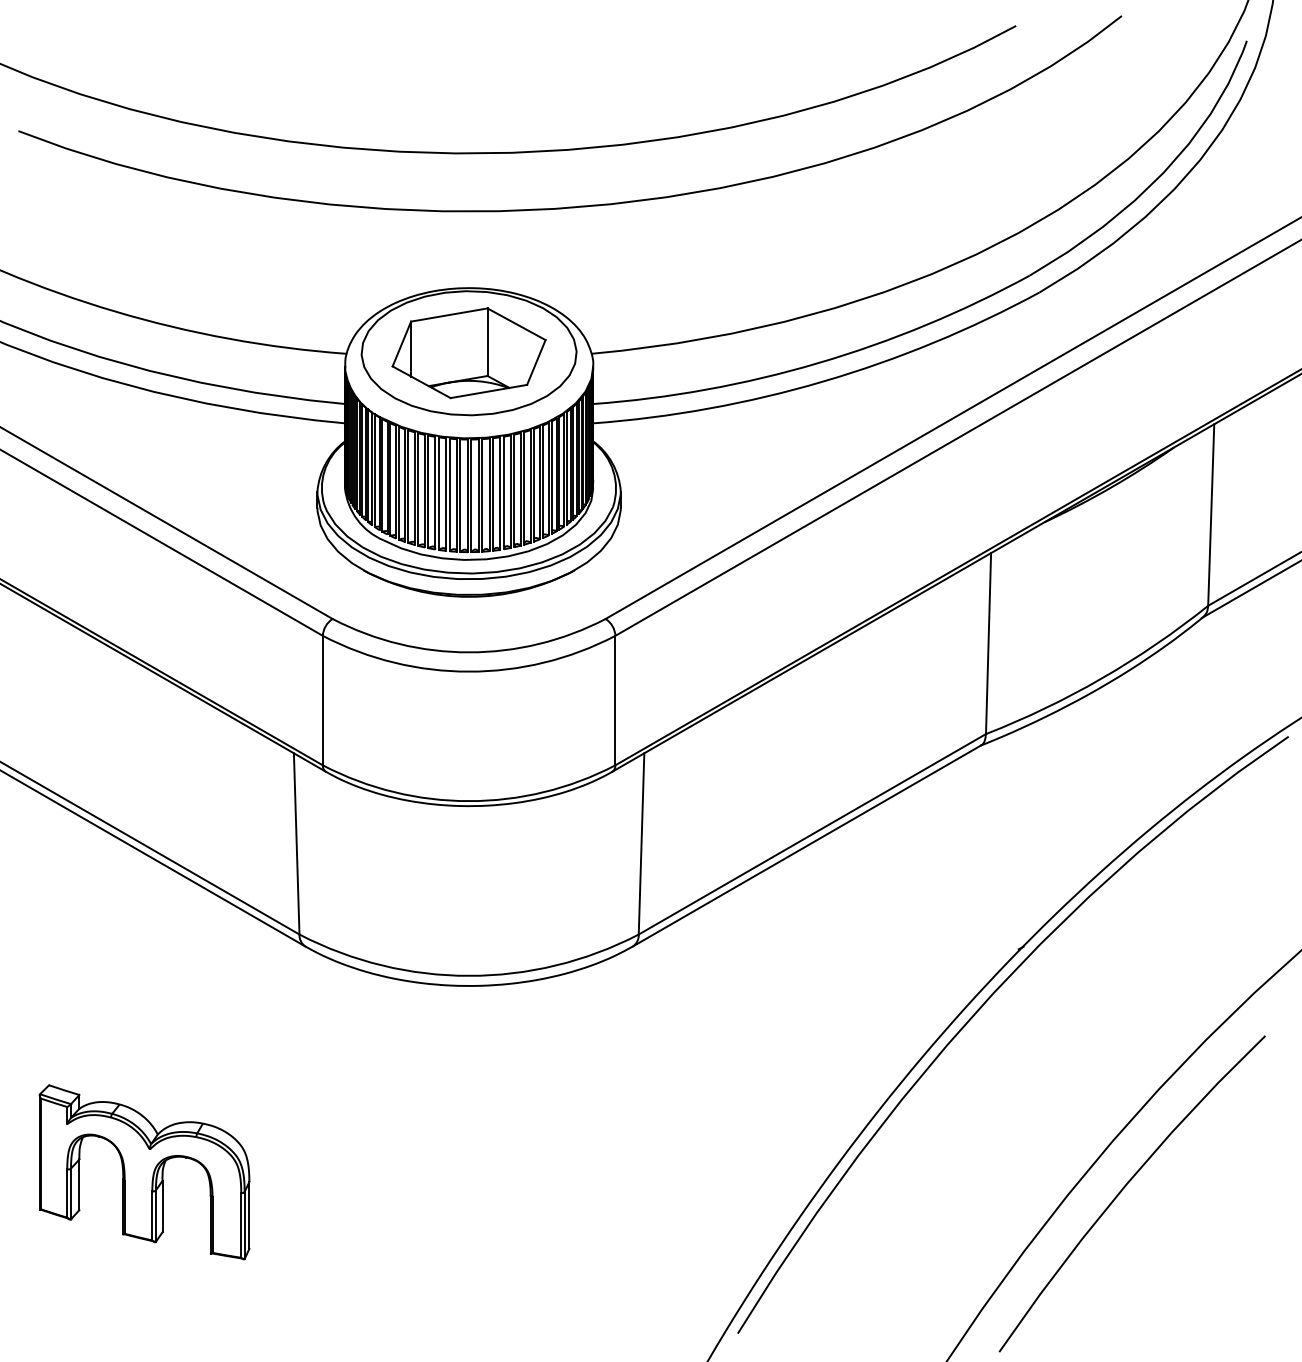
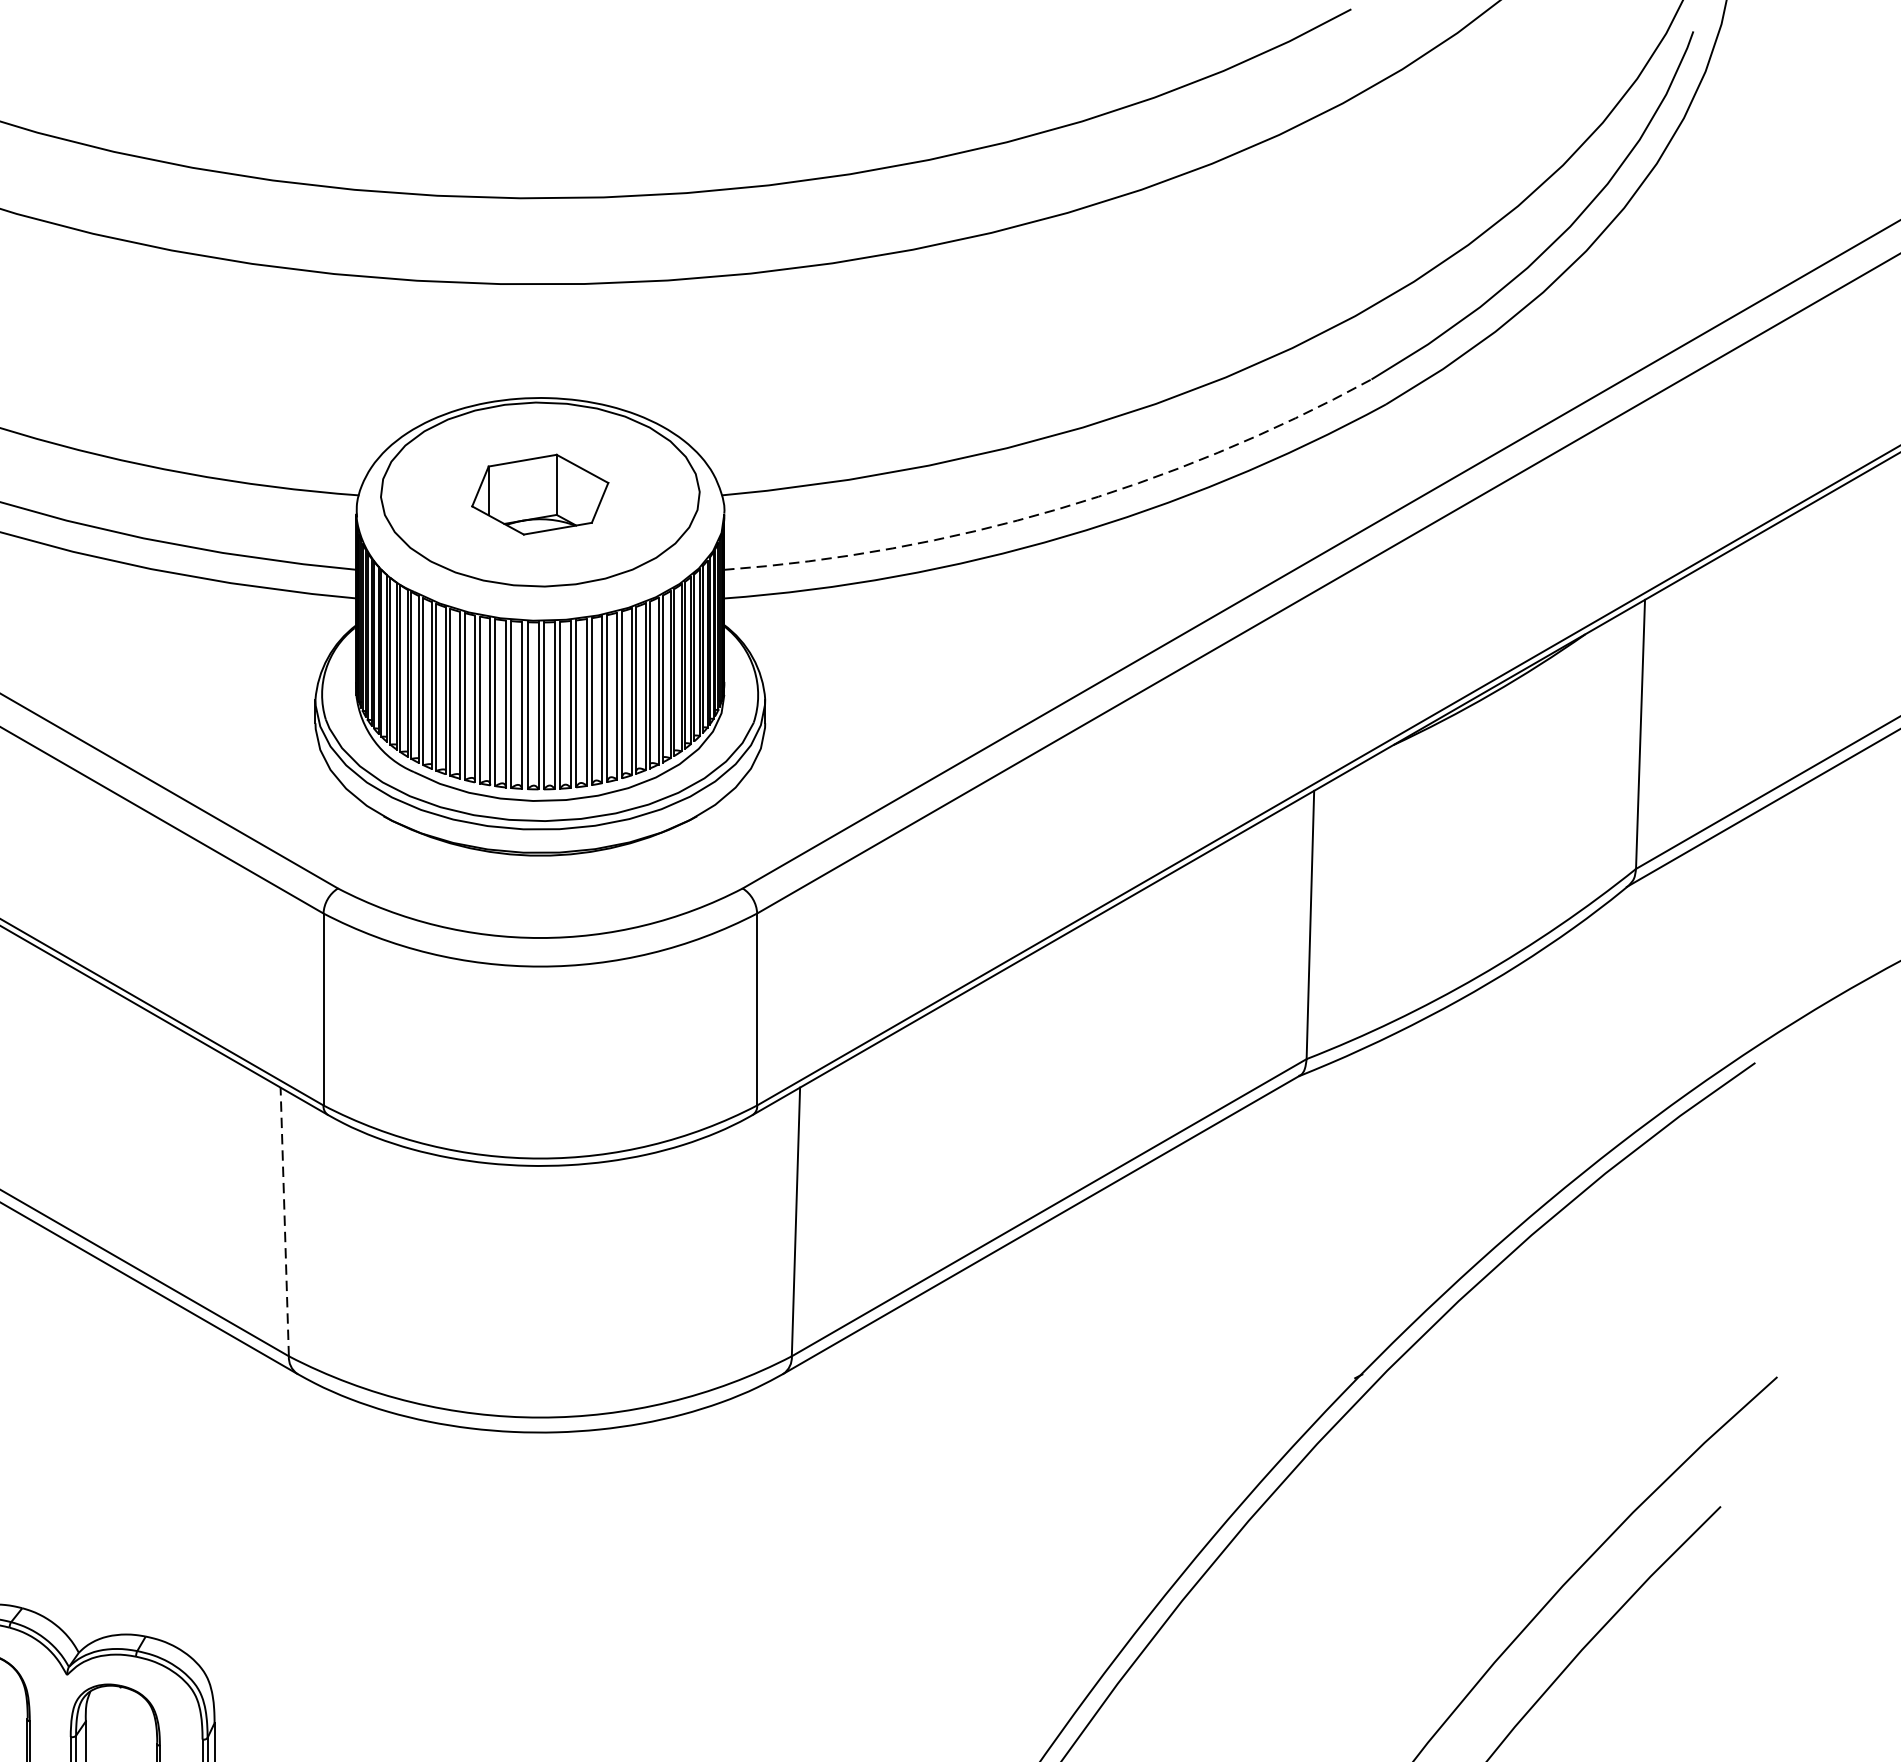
part: (468, 353) -> (539, 494), size x0.6
arc: (818, 363) -> (1058, 509), solid -> dashed
line: (296, 843) -> (284, 1221), solid -> dashed

